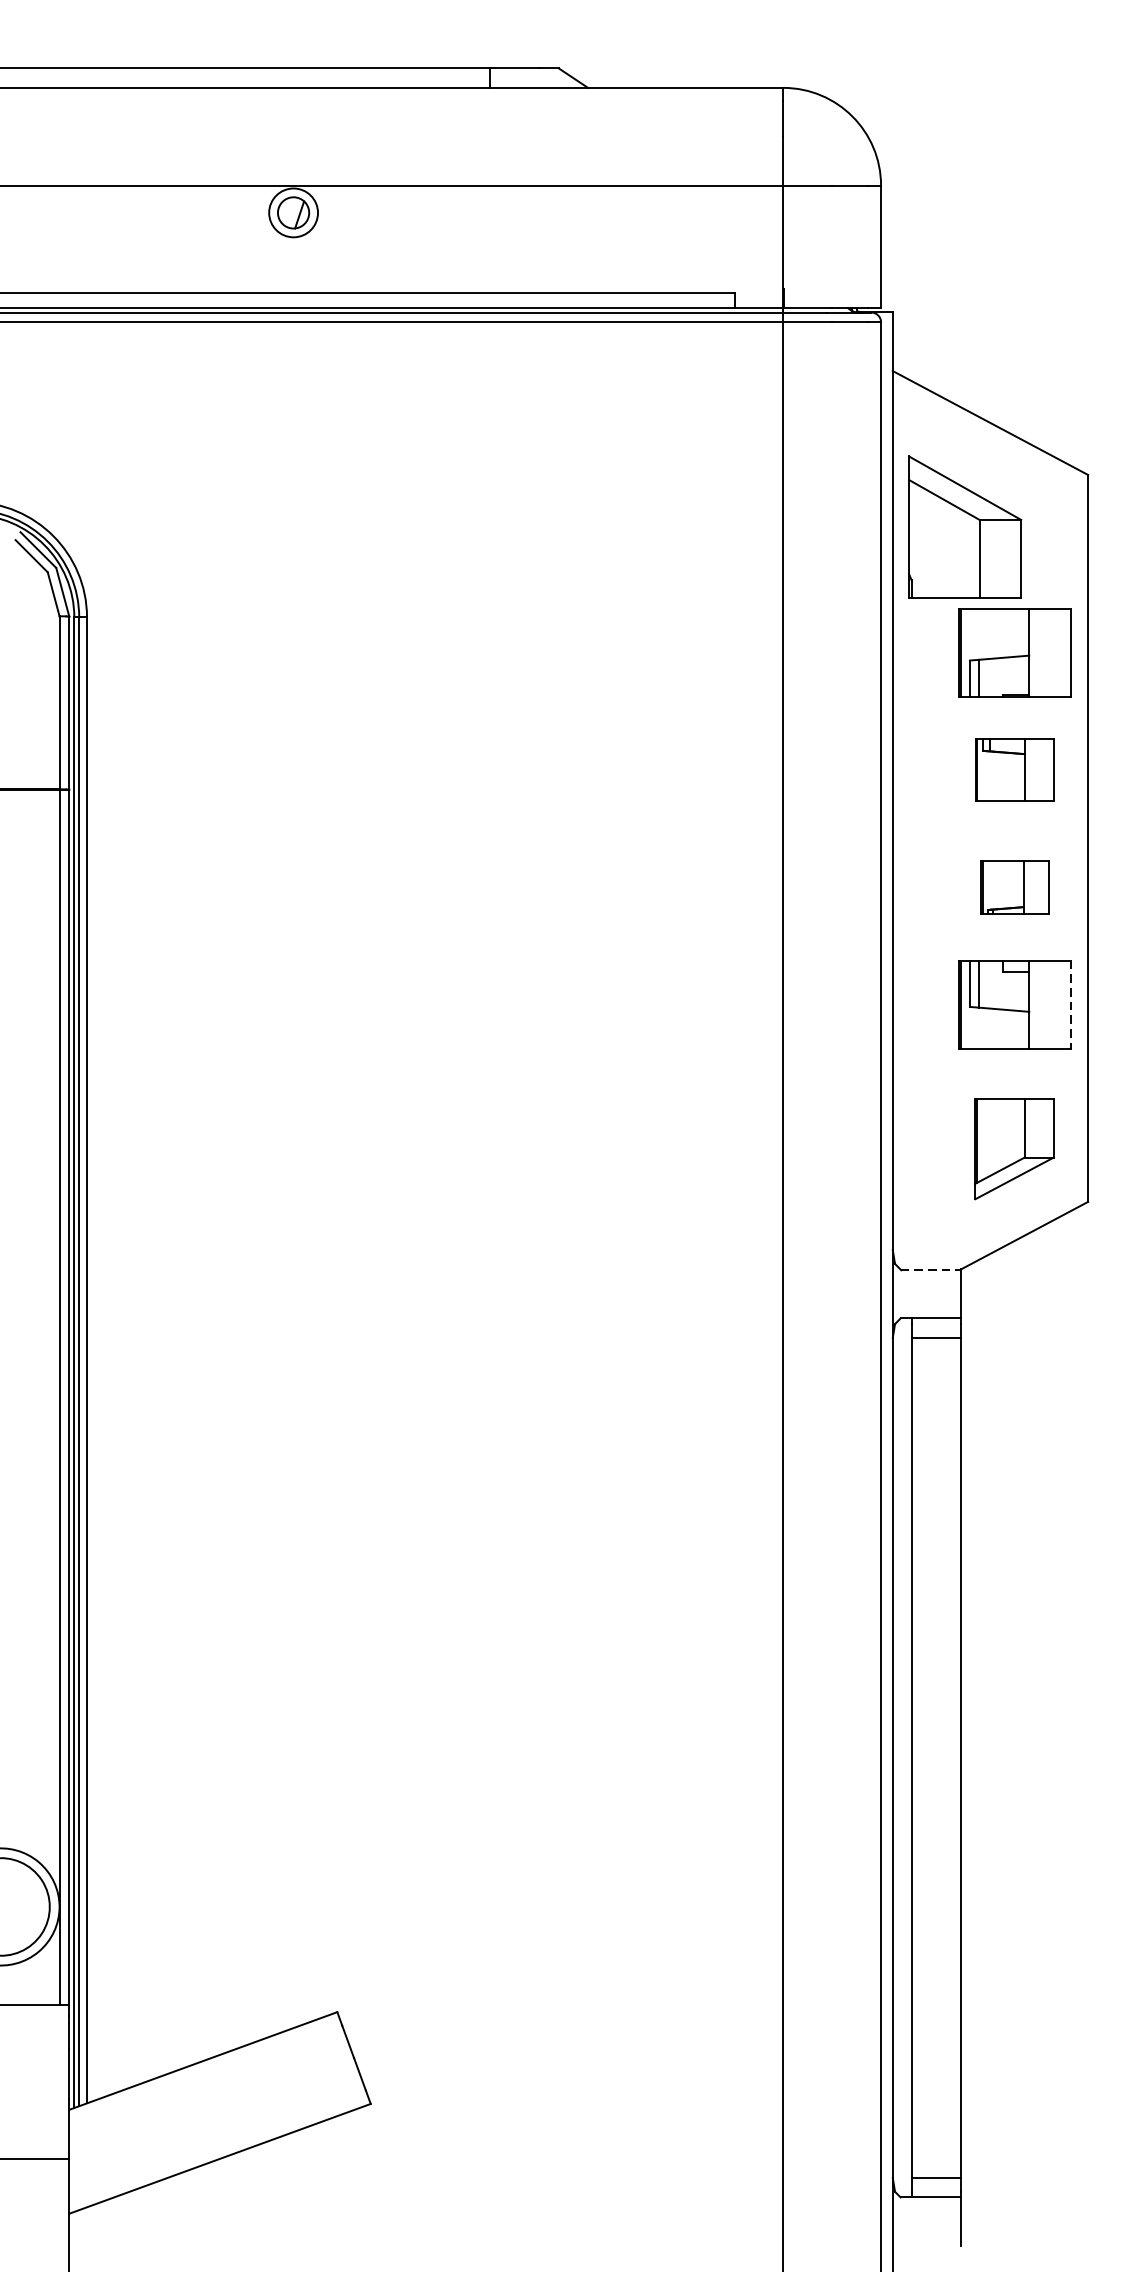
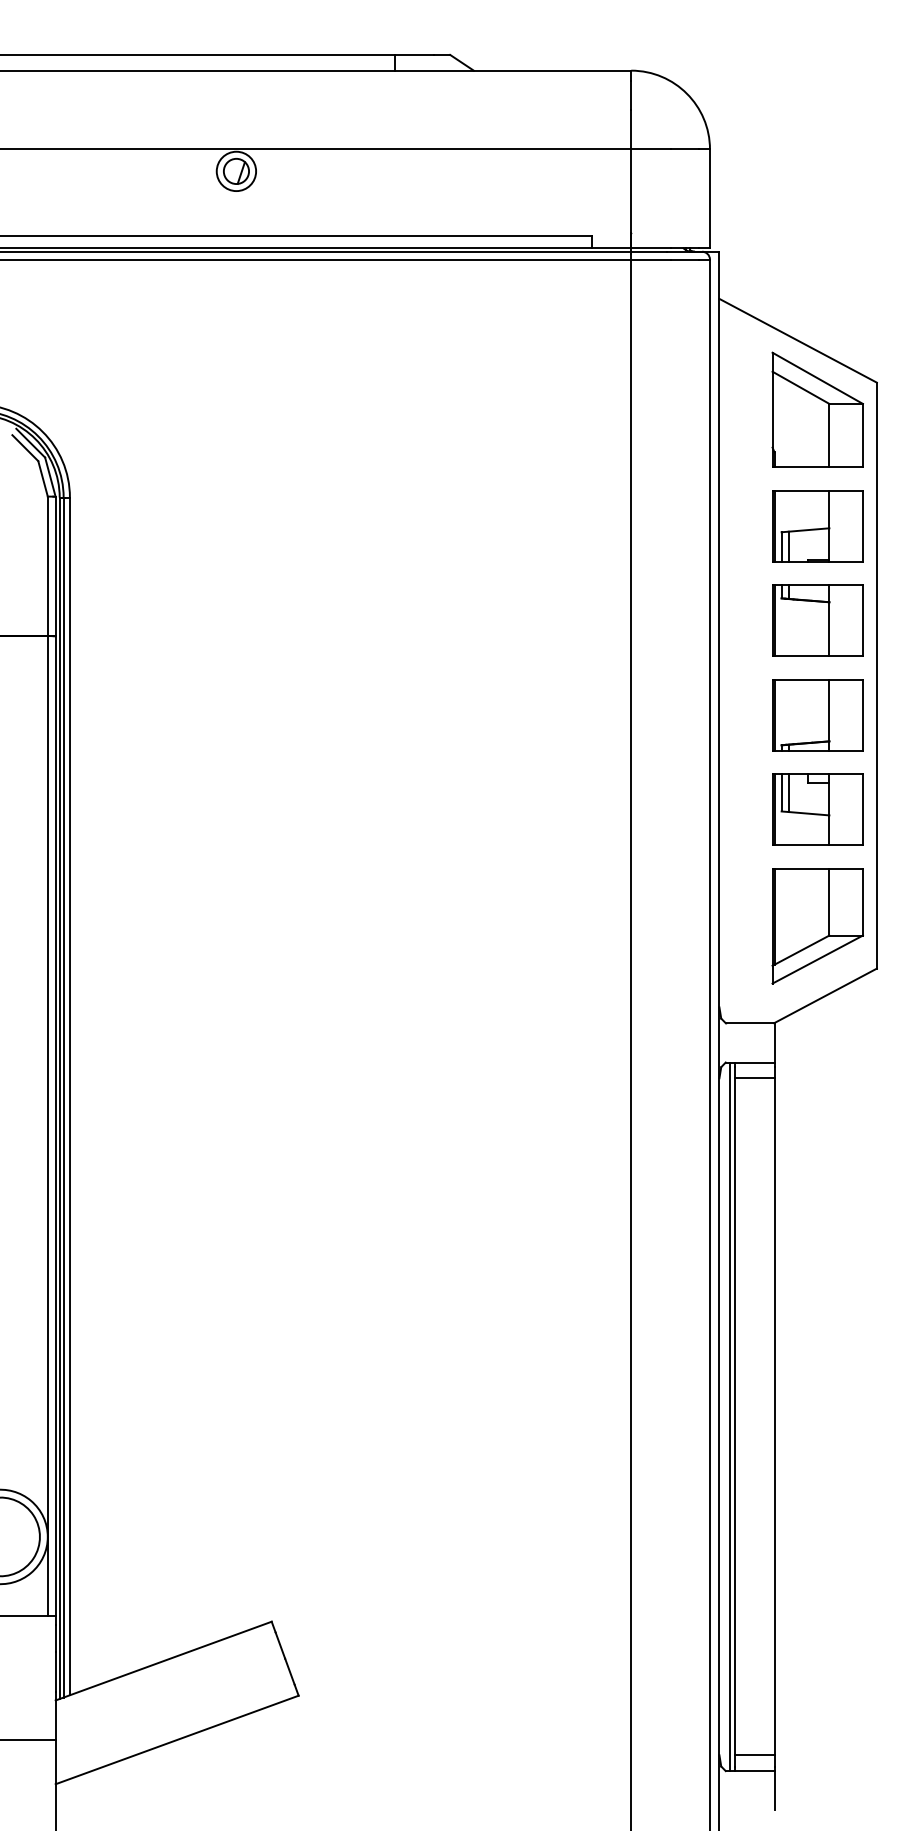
part: (964, 526) -> (817, 409), moved
part: (1014, 770) -> (817, 620), size x1.43
part: (1014, 887) -> (817, 715), size x1.67
line: (1070, 1005) -> (862, 810), dashed -> solid
part: (1014, 1149) -> (817, 926), size x1.43
line: (931, 1269) -> (750, 1023), dashed -> solid
line: (905, 1757) -> (729, 1416), added

